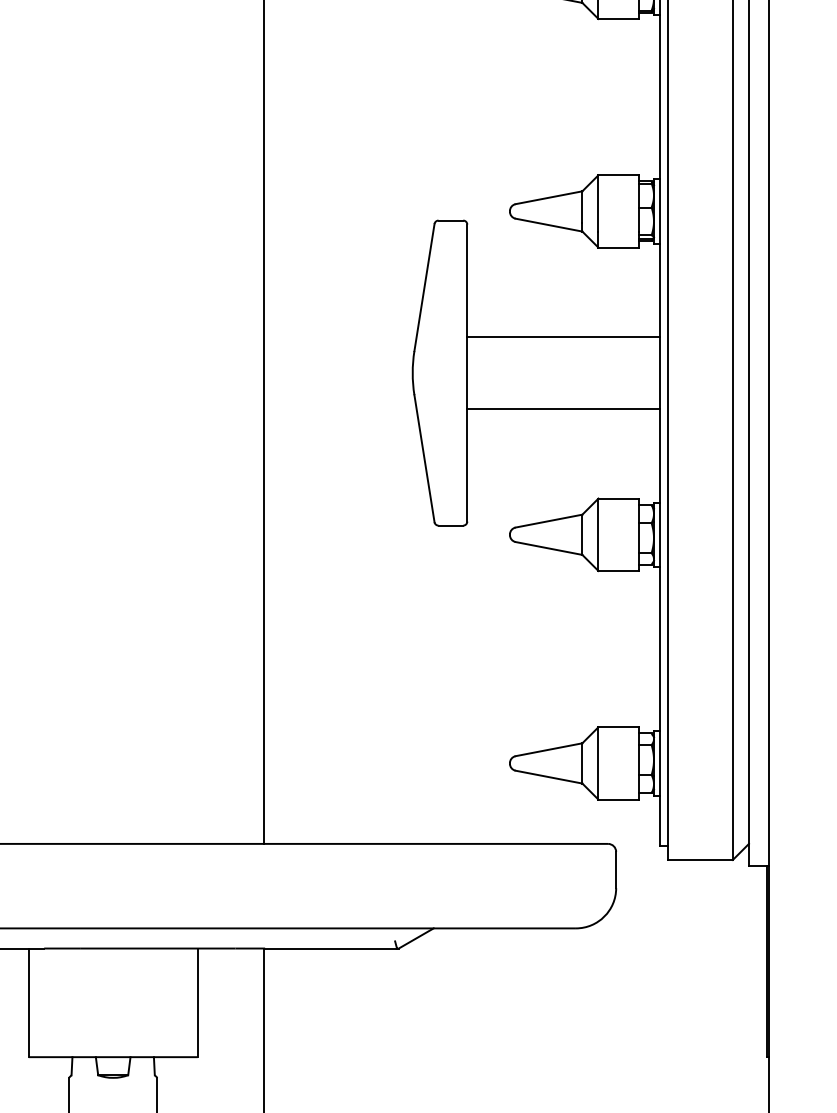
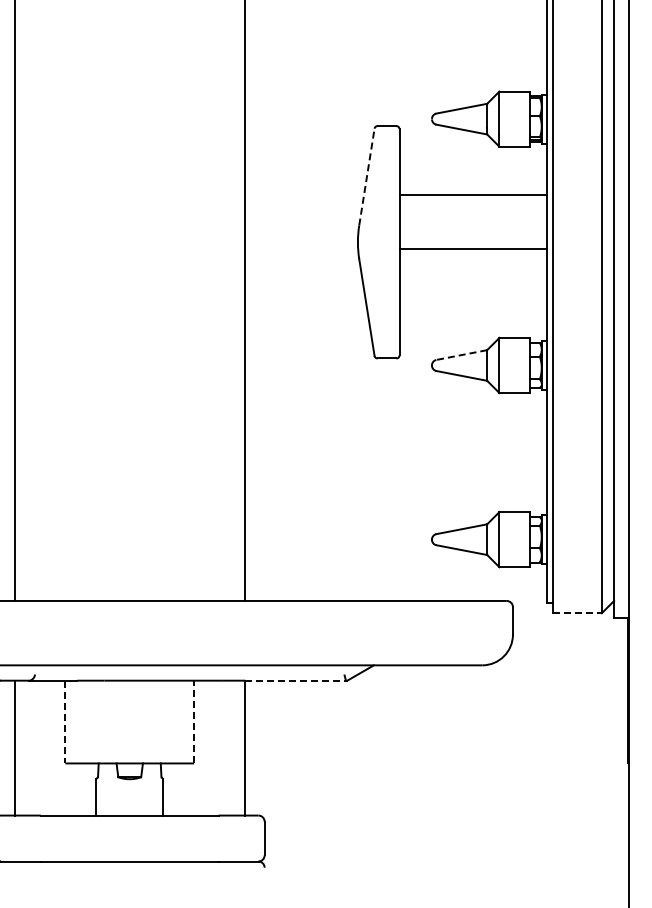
line: (423, 286) -> (366, 176), solid -> dashed
line: (563, 336) -> (472, 194), moved
line: (563, 408) -> (472, 248), moved
line: (548, 521) -> (461, 355), solid -> dashed
line: (700, 860) -> (577, 613), solid -> dashed
line: (332, 948) -> (296, 680), solid -> dashed
line: (198, 1002) -> (194, 721), solid -> dashed
line: (28, 1003) -> (65, 722), solid -> dashed

